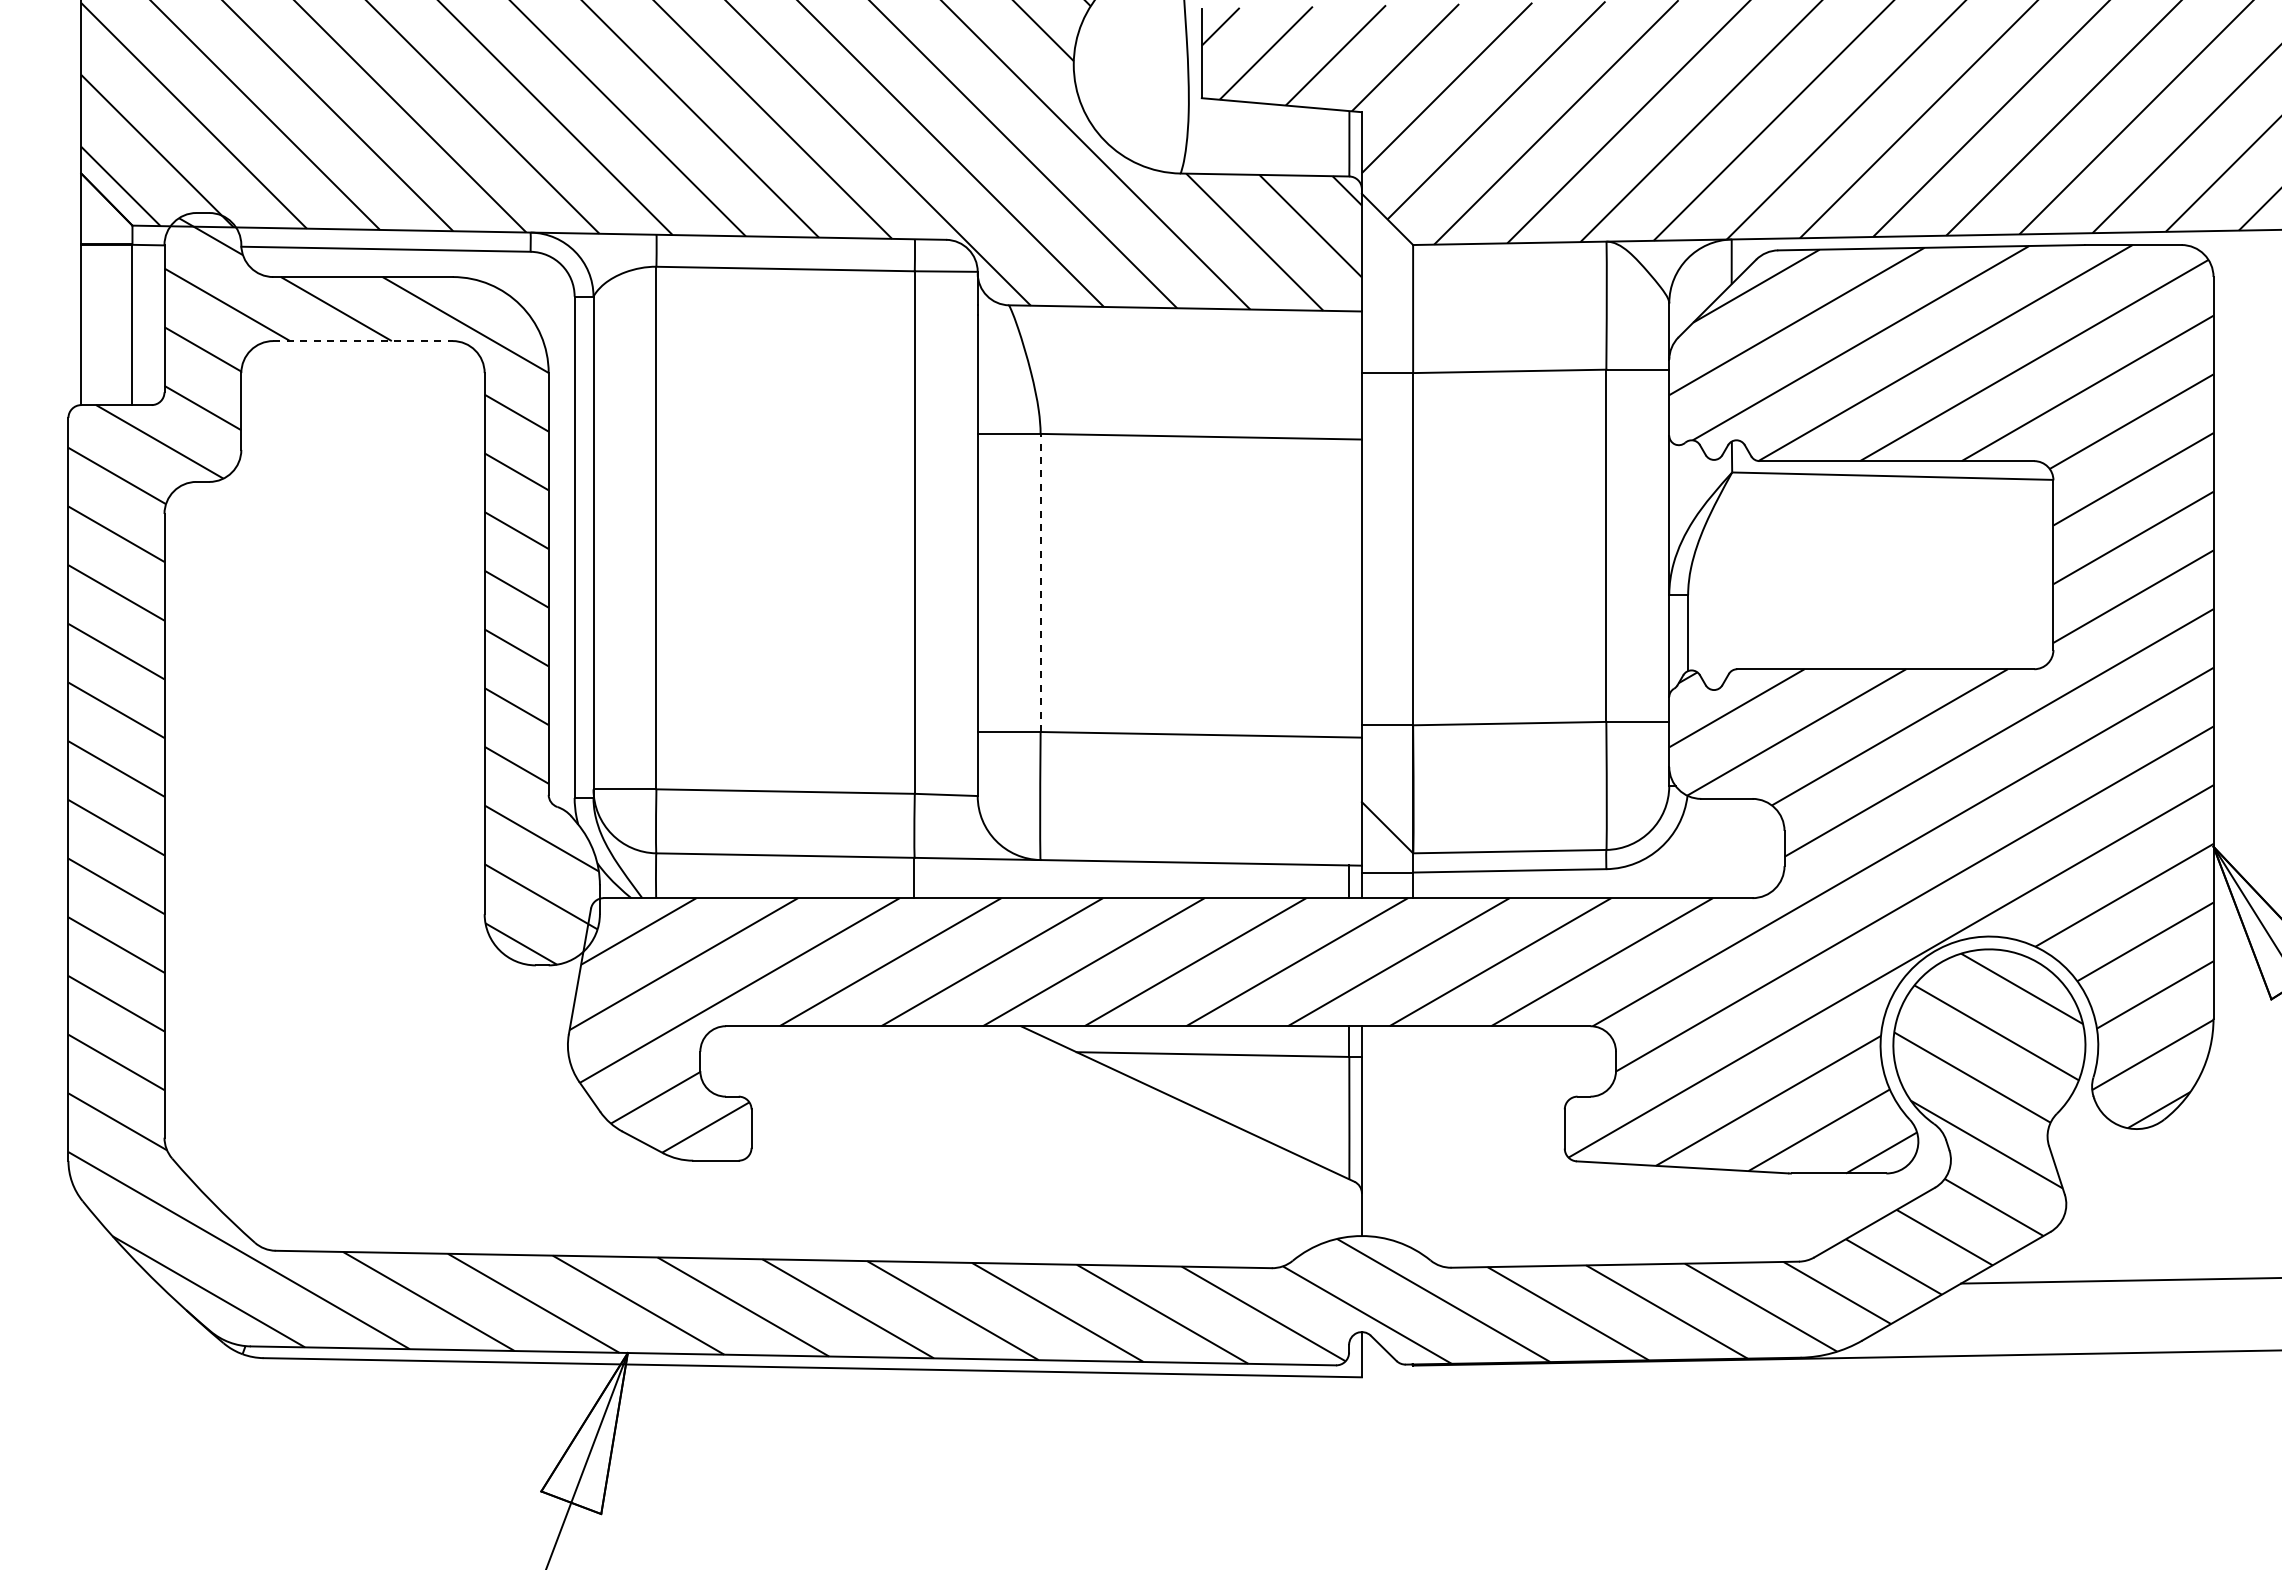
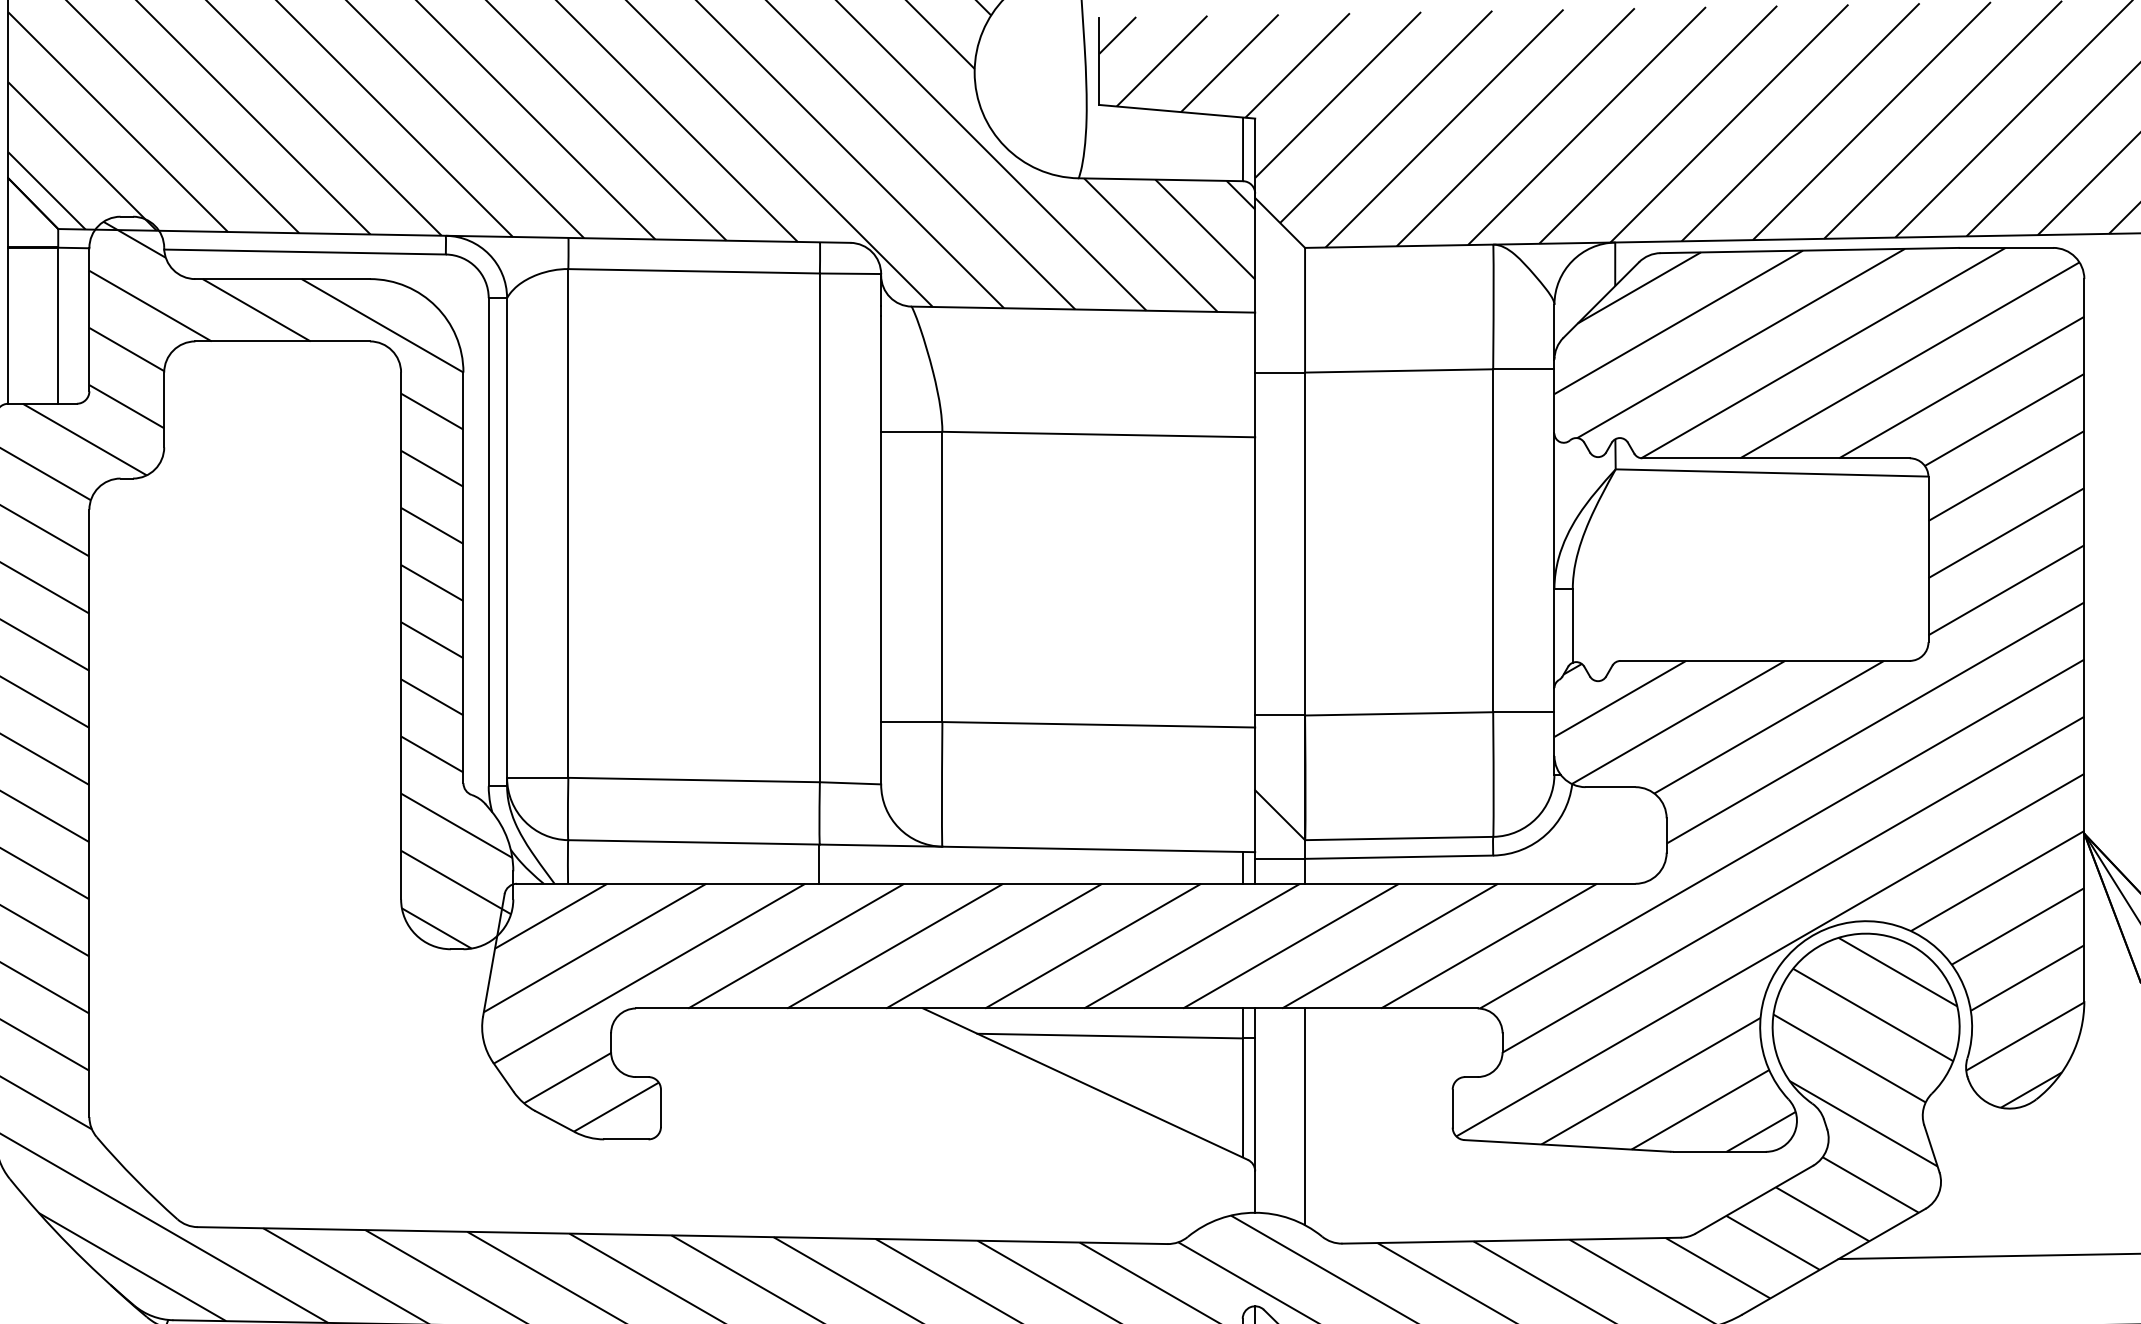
line: (363, 341) -> (283, 341), dashed -> solid
line: (1040, 582) -> (942, 576), dashed -> solid
line: (1413, 1137) -> (1305, 1116), added

